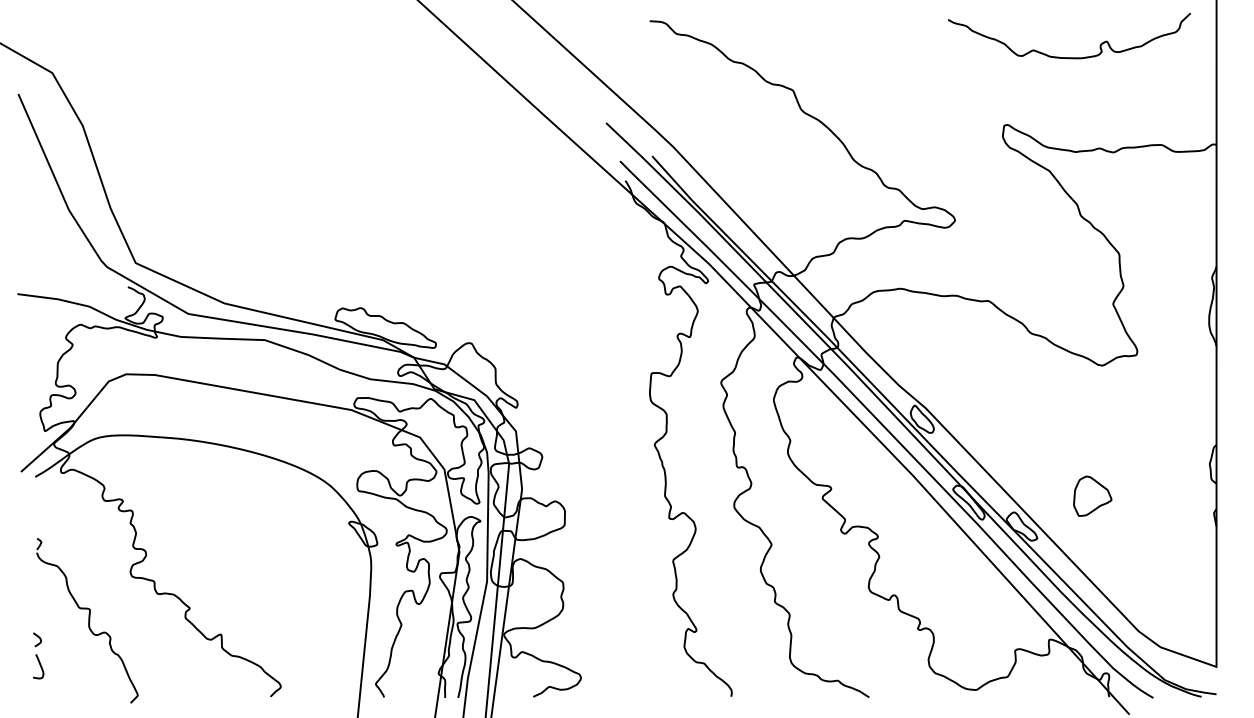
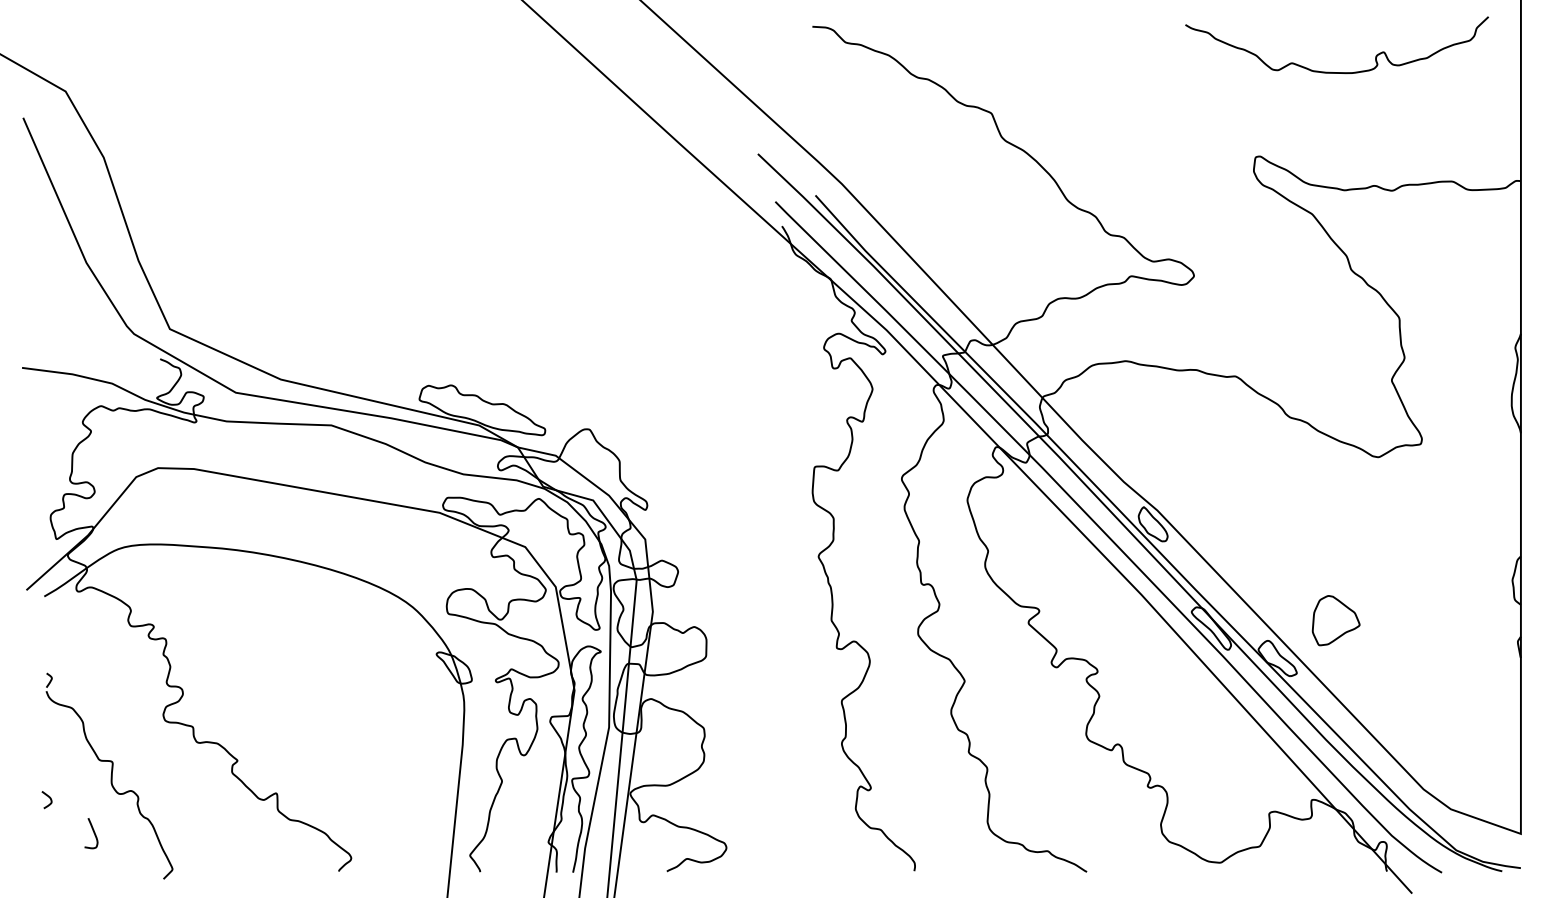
part: (1092, 496) -> (1335, 620), moved
curve: (40, 666) -> (93, 833), moved

